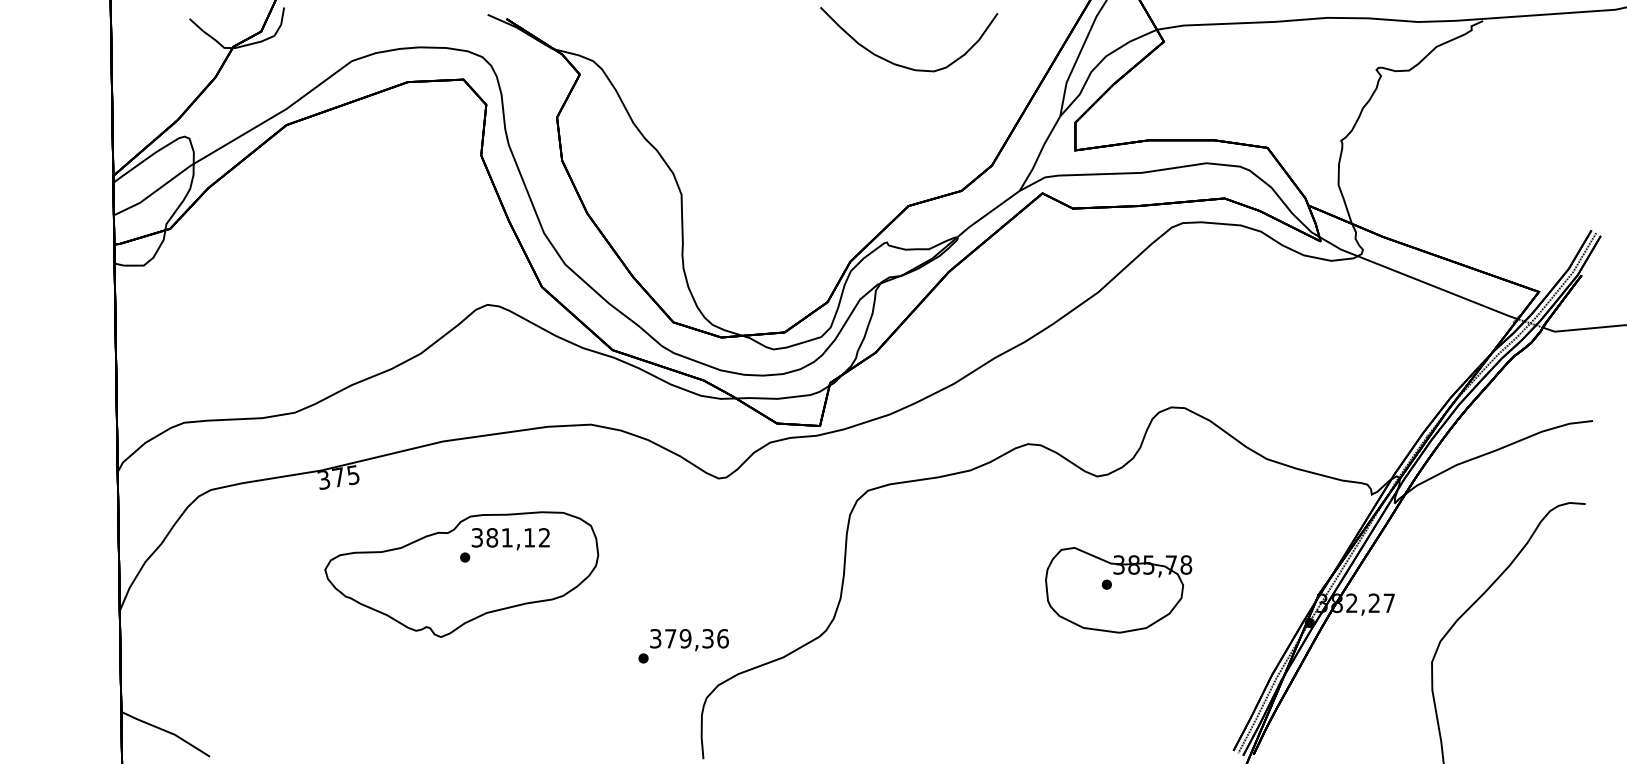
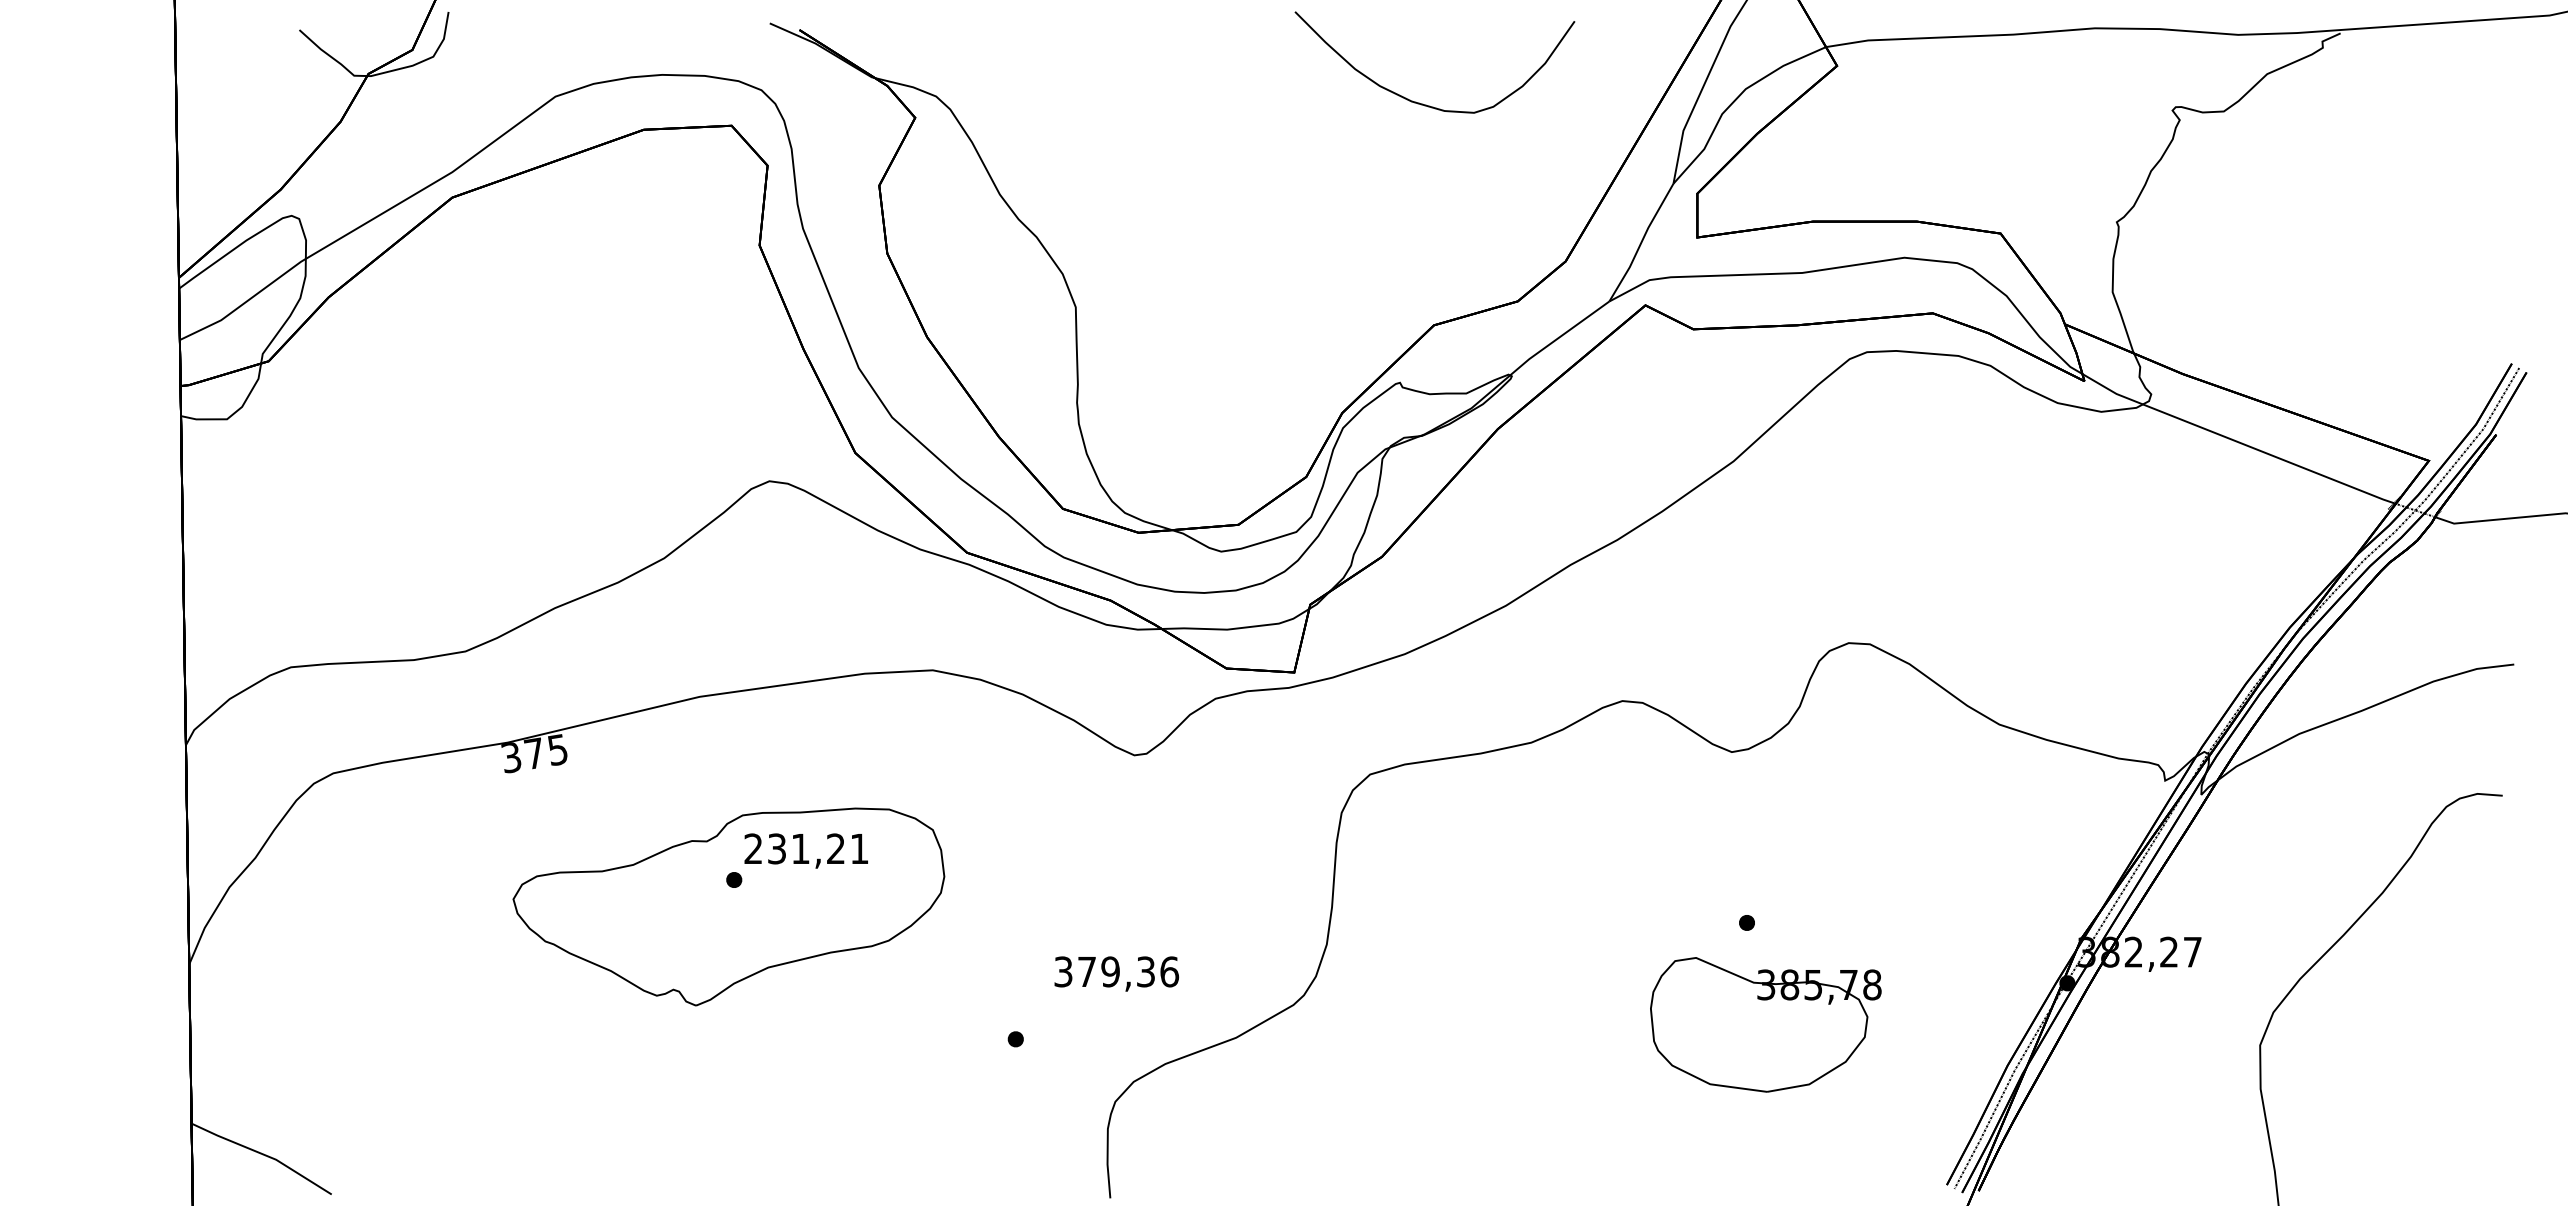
text: (510, 537) -> (805, 848), 381,12 -> 231,21
part: (1118, 590) -> (1765, 1025), moved
text: (689, 640) -> (1116, 974), moved

